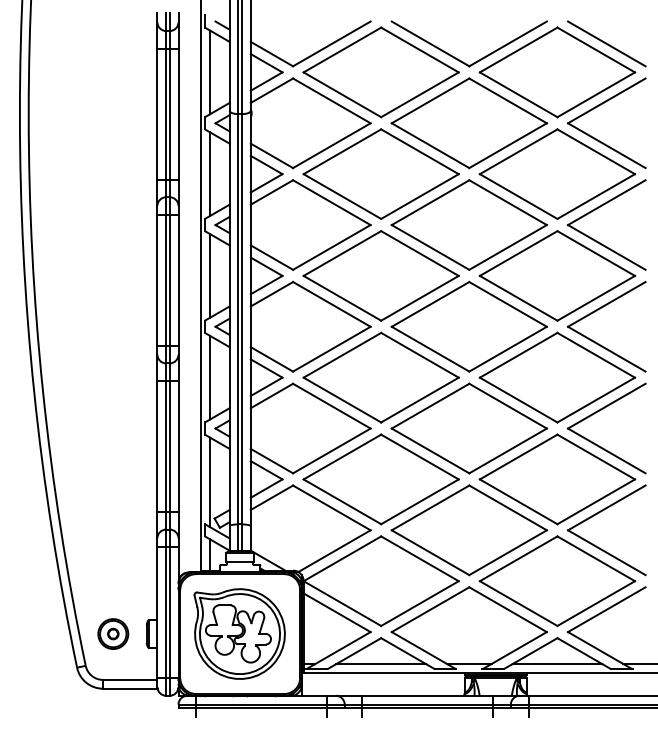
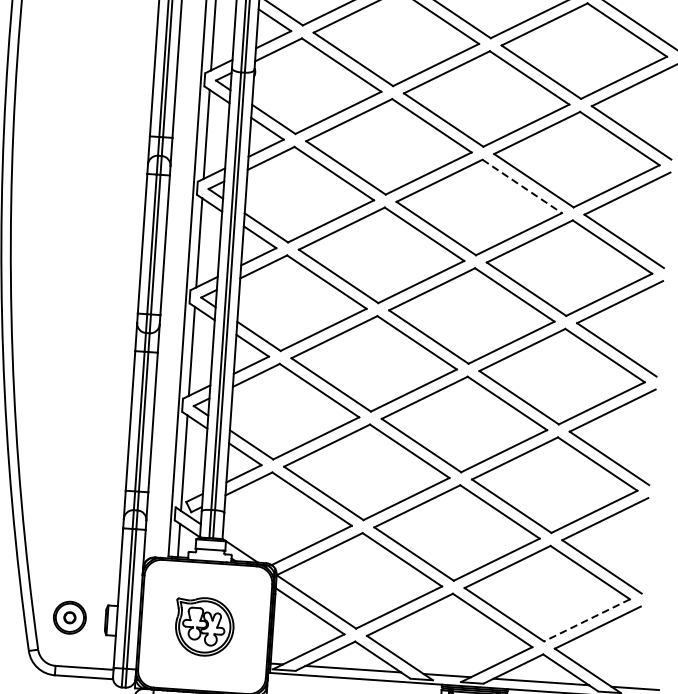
line: (508, 202) -> (522, 186), solid -> dashed
line: (596, 603) -> (587, 620), solid -> dashed
part: (239, 633) -> (204, 626), size x0.6

